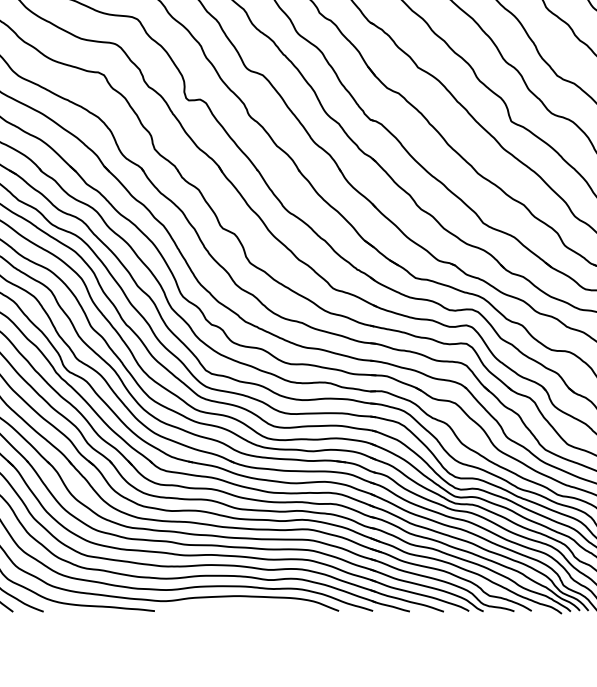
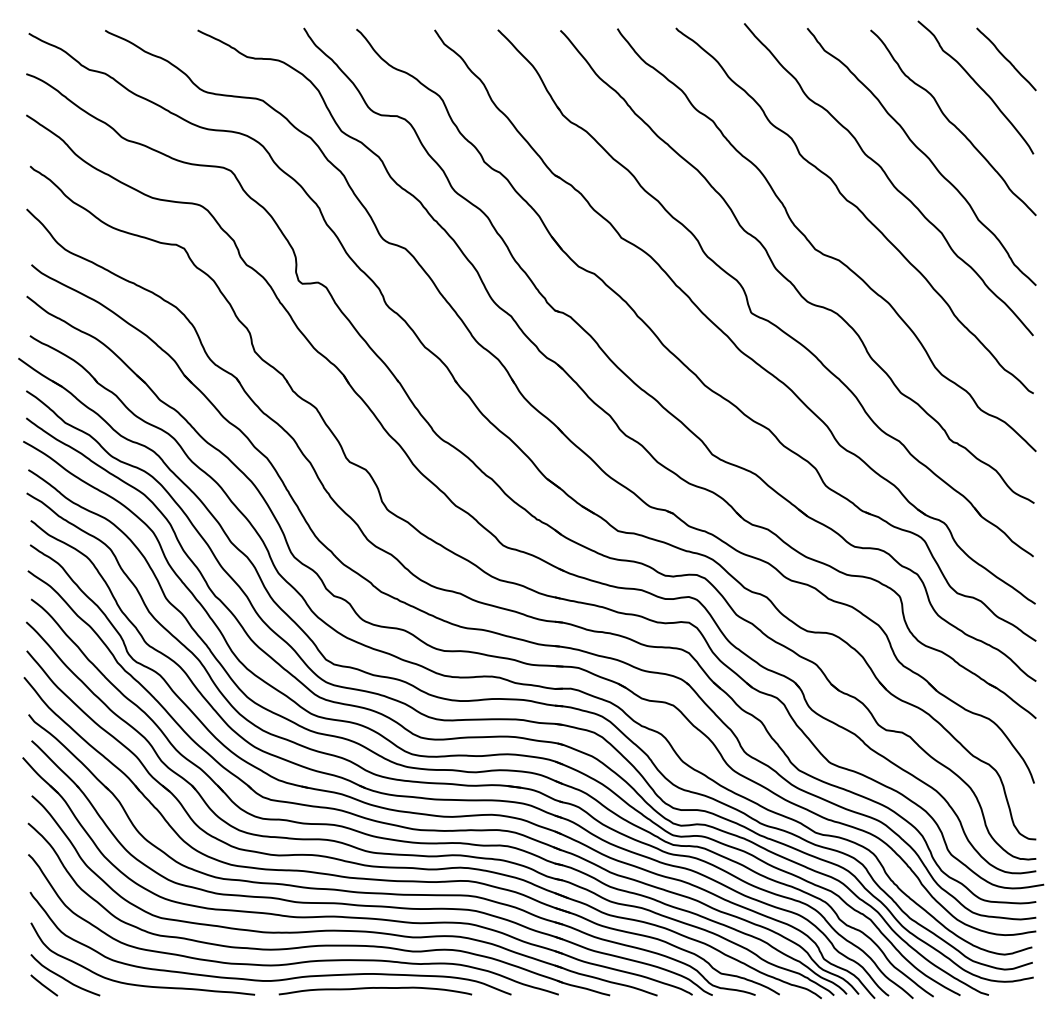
curve: (241, 606) -> (375, 988), added

